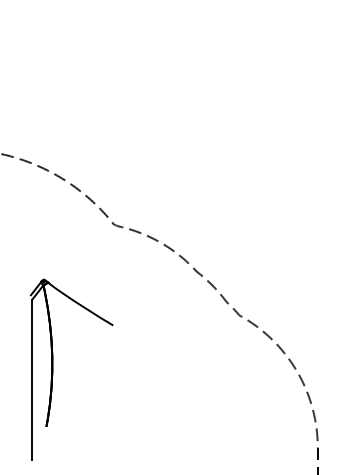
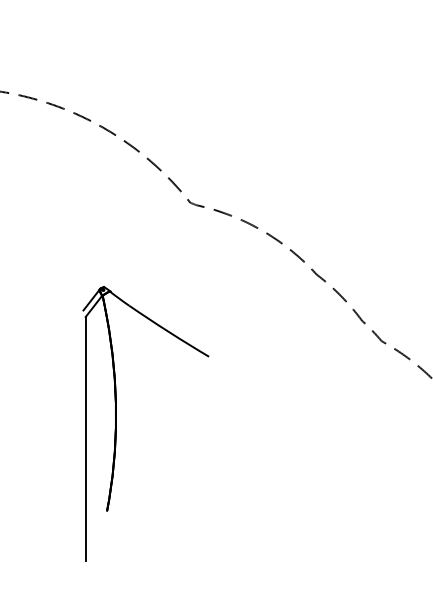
part: (53, 369) -> (117, 423), moved

